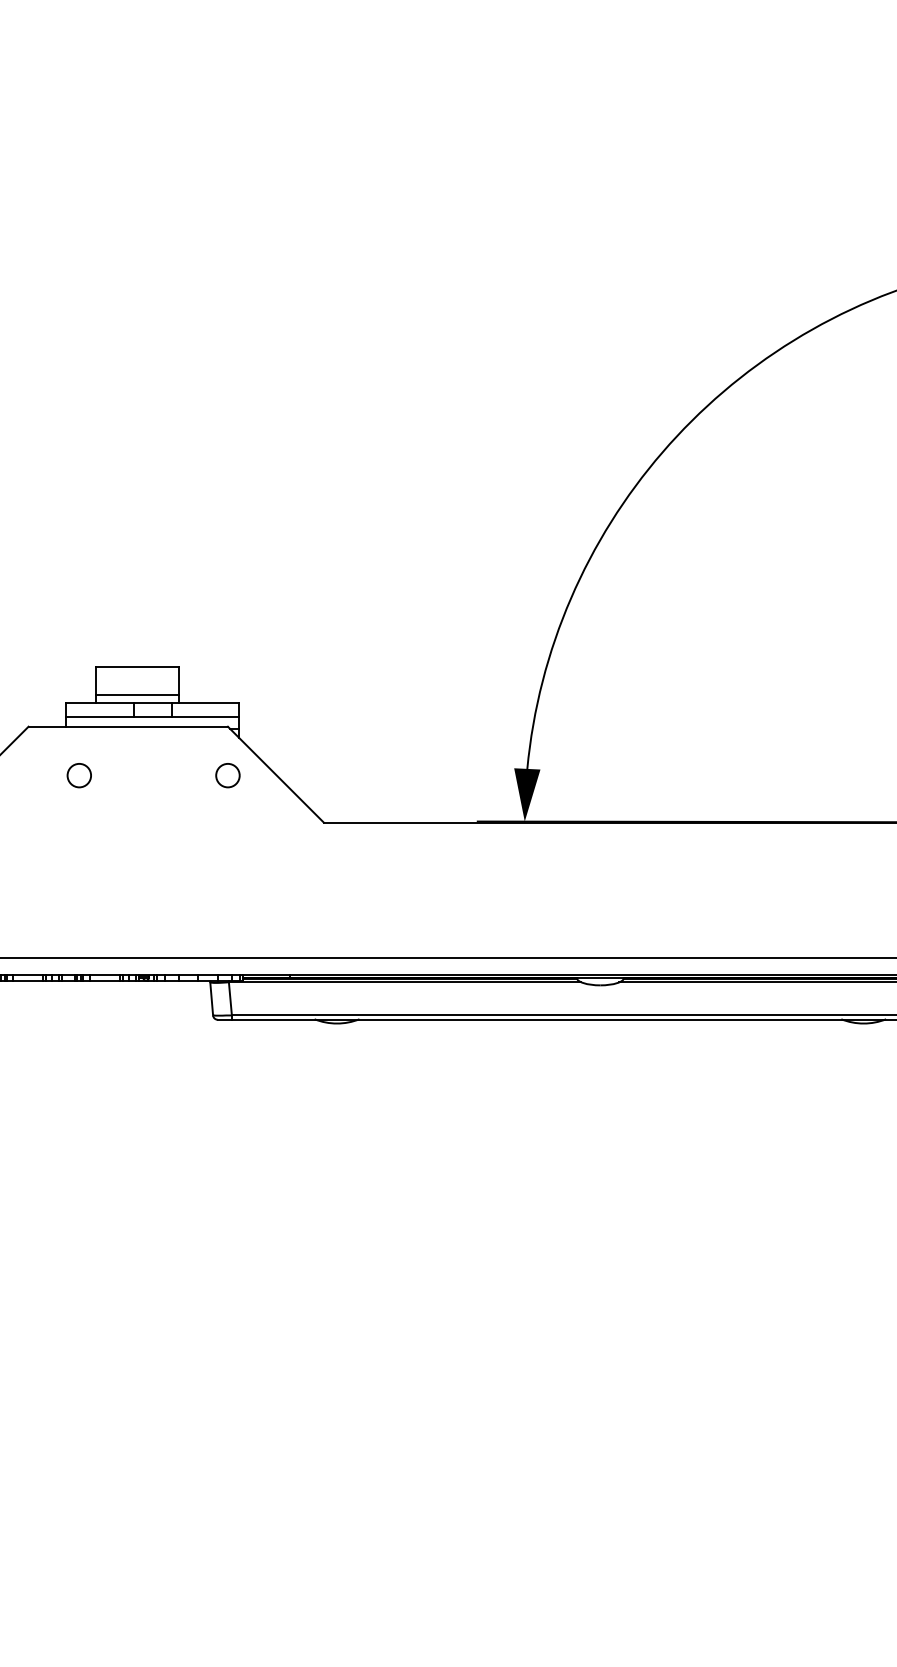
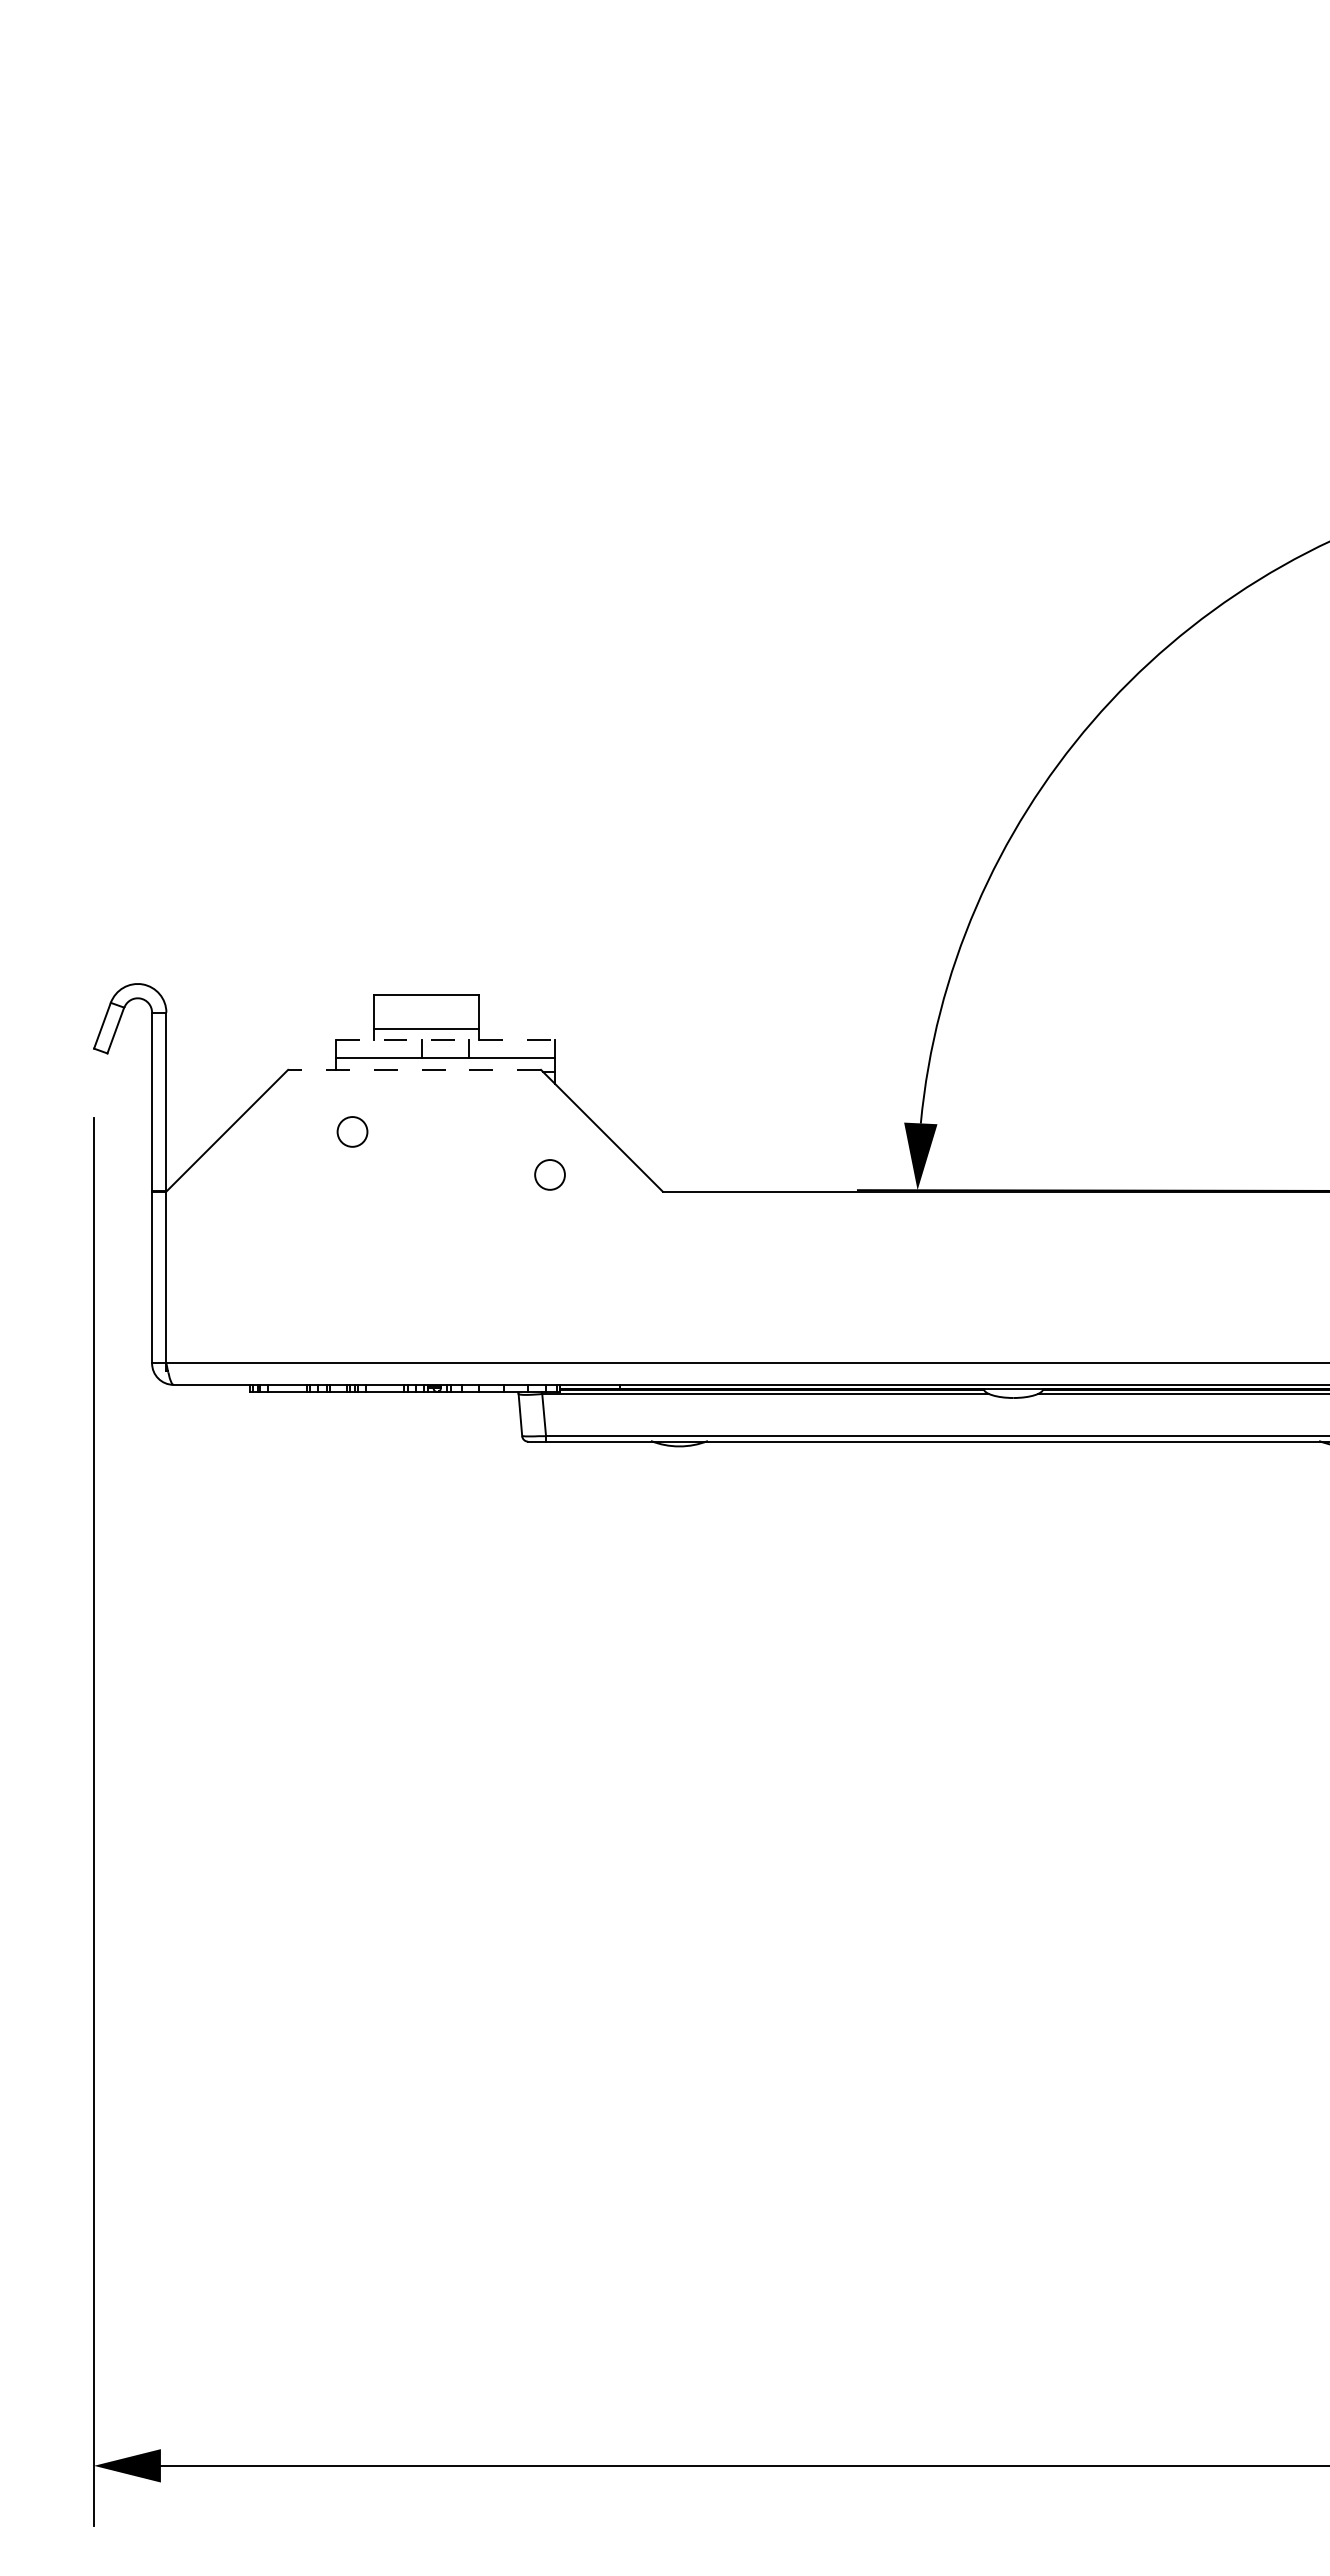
line: (152, 703) -> (445, 1040), solid -> dashed
line: (128, 726) -> (414, 1069), solid -> dashed
circle: (227, 775) -> (549, 1174), moved

